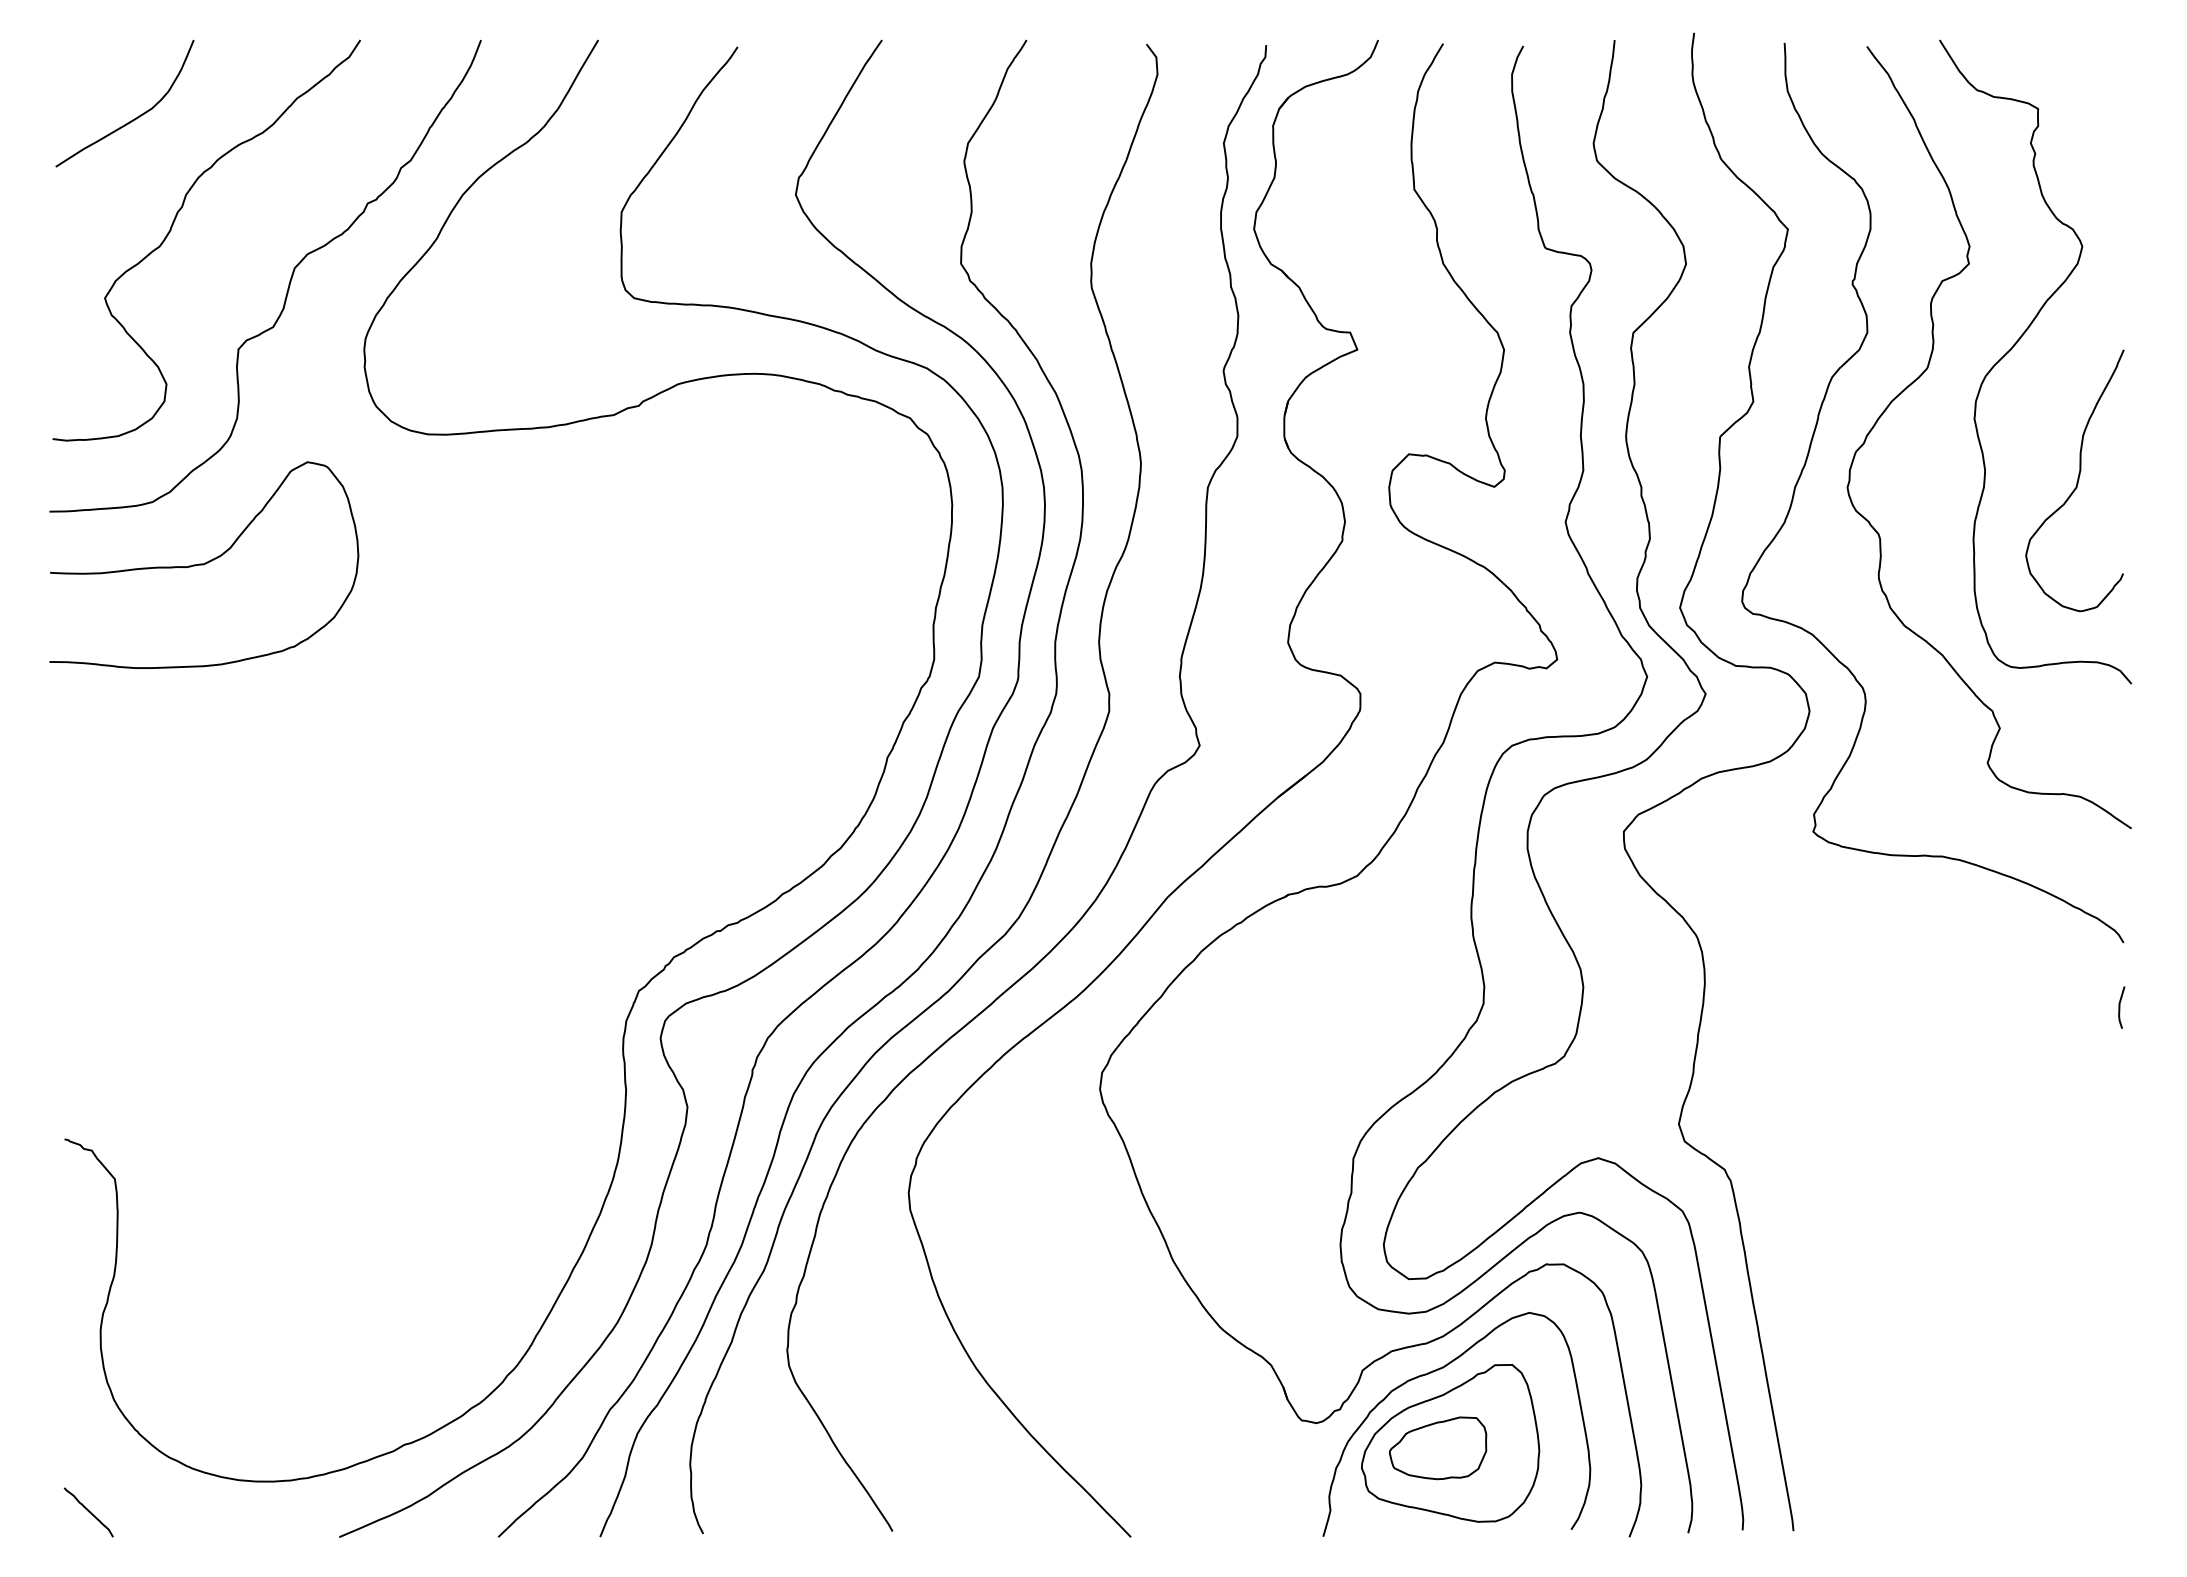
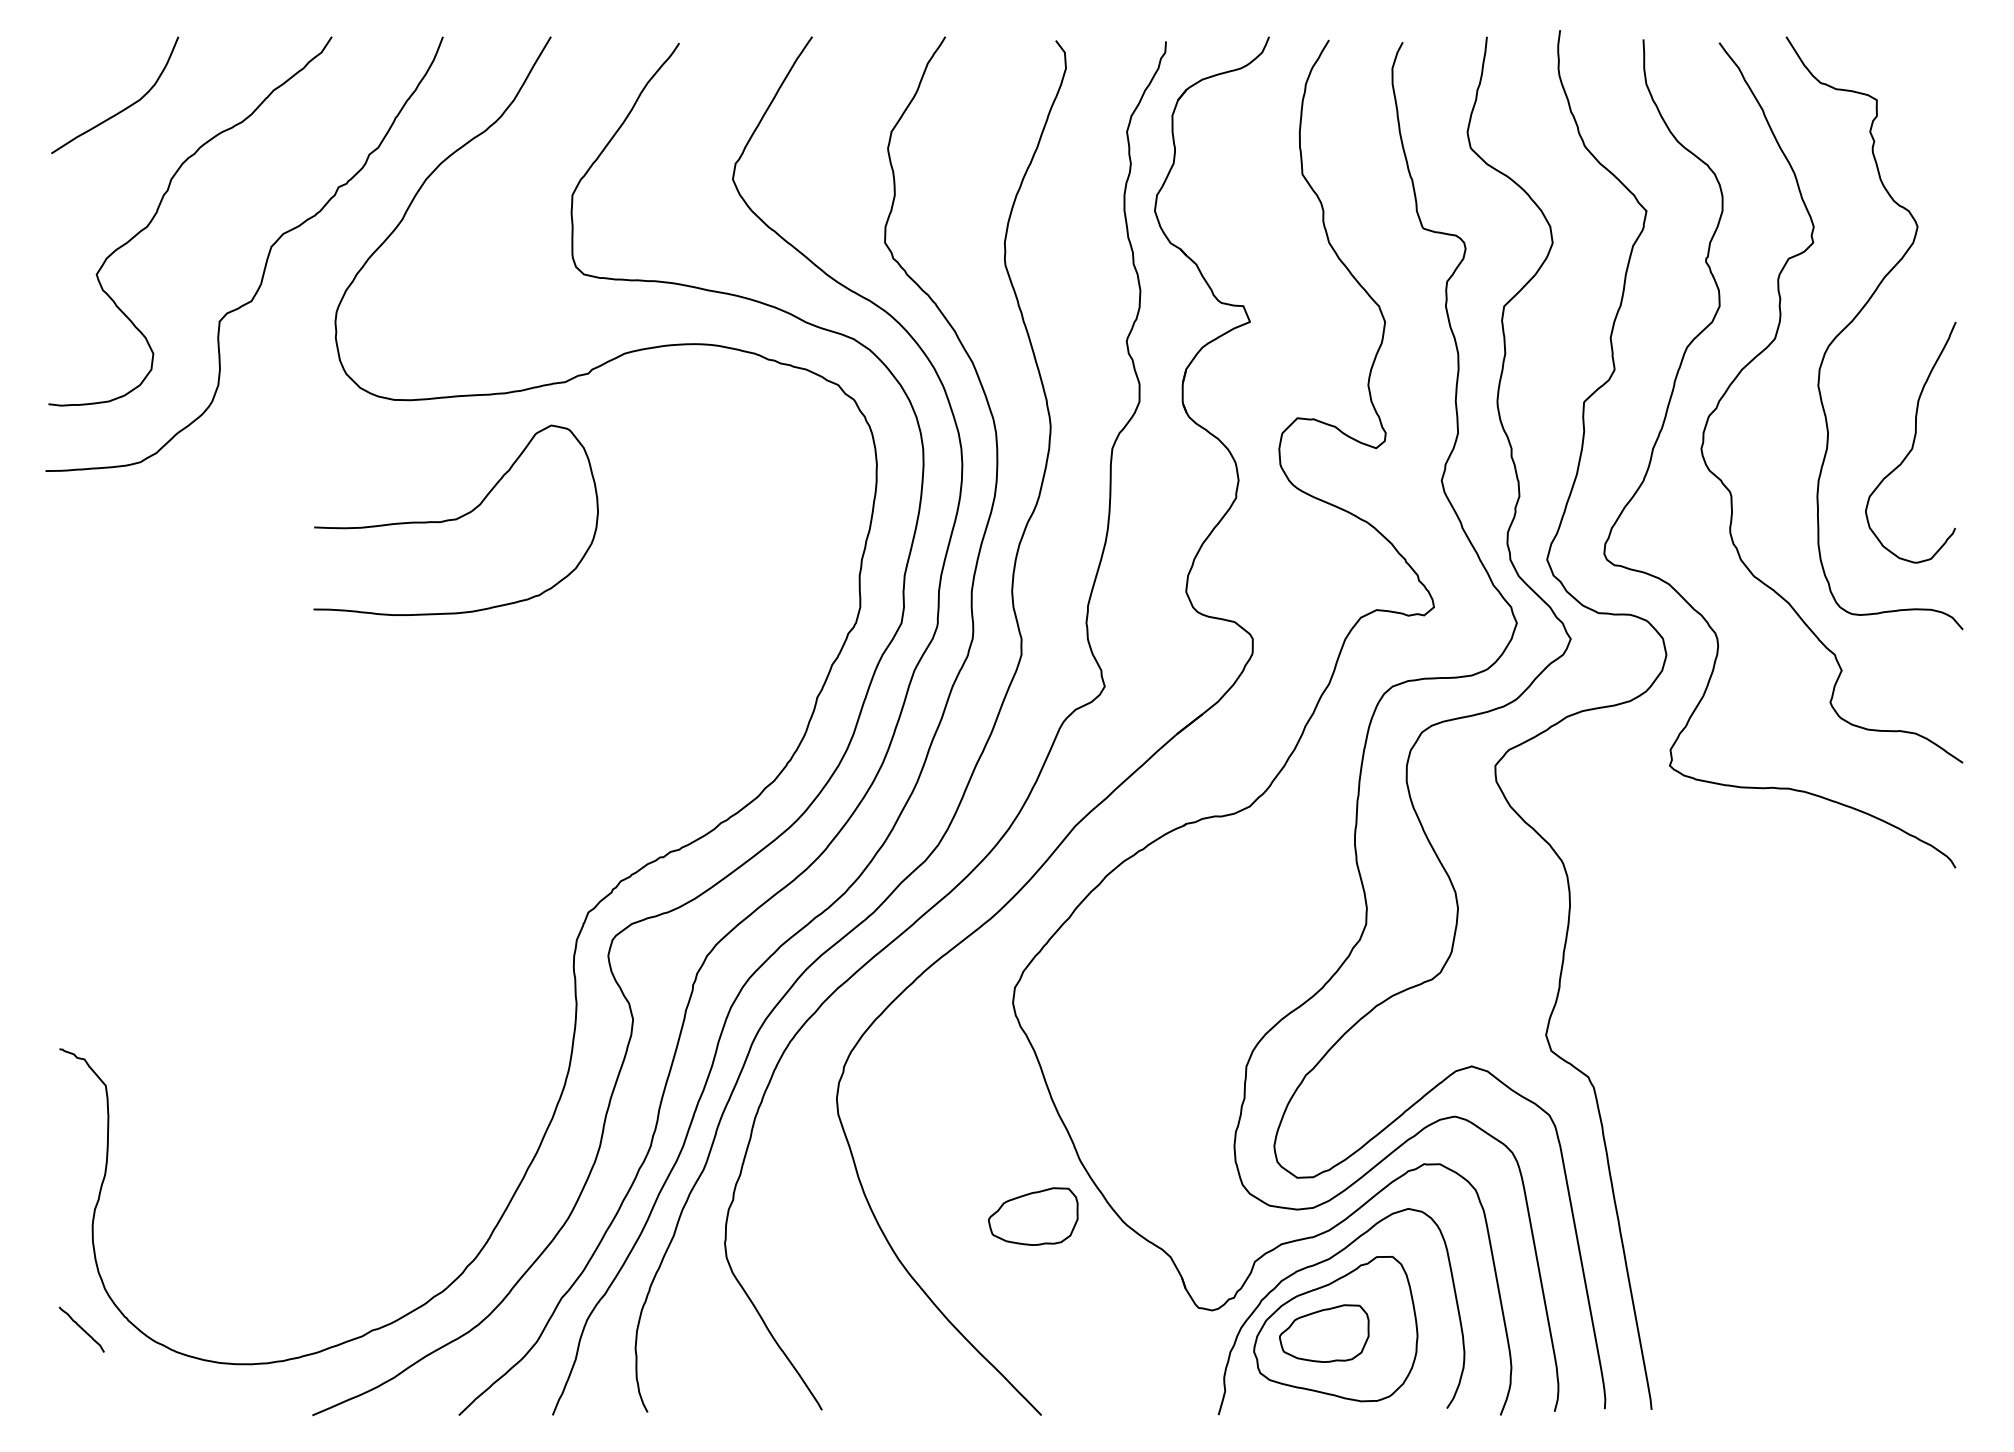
curve: (203, 564) -> (455, 519), moved
line: (2120, 1007) -> (1952, 927), removed
part: (1122, 1321) -> (1033, 1216), added
curve: (88, 1512) -> (81, 1329), moved

